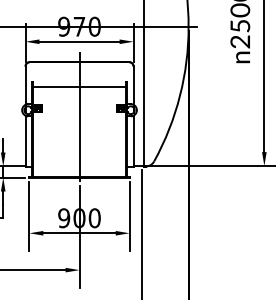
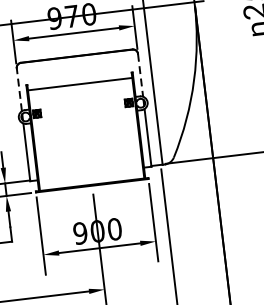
line: (25, 85) -> (19, 89), solid -> dashed
line: (133, 86) -> (140, 76), solid -> dashed
line: (79, 116) -> (84, 117), removed

